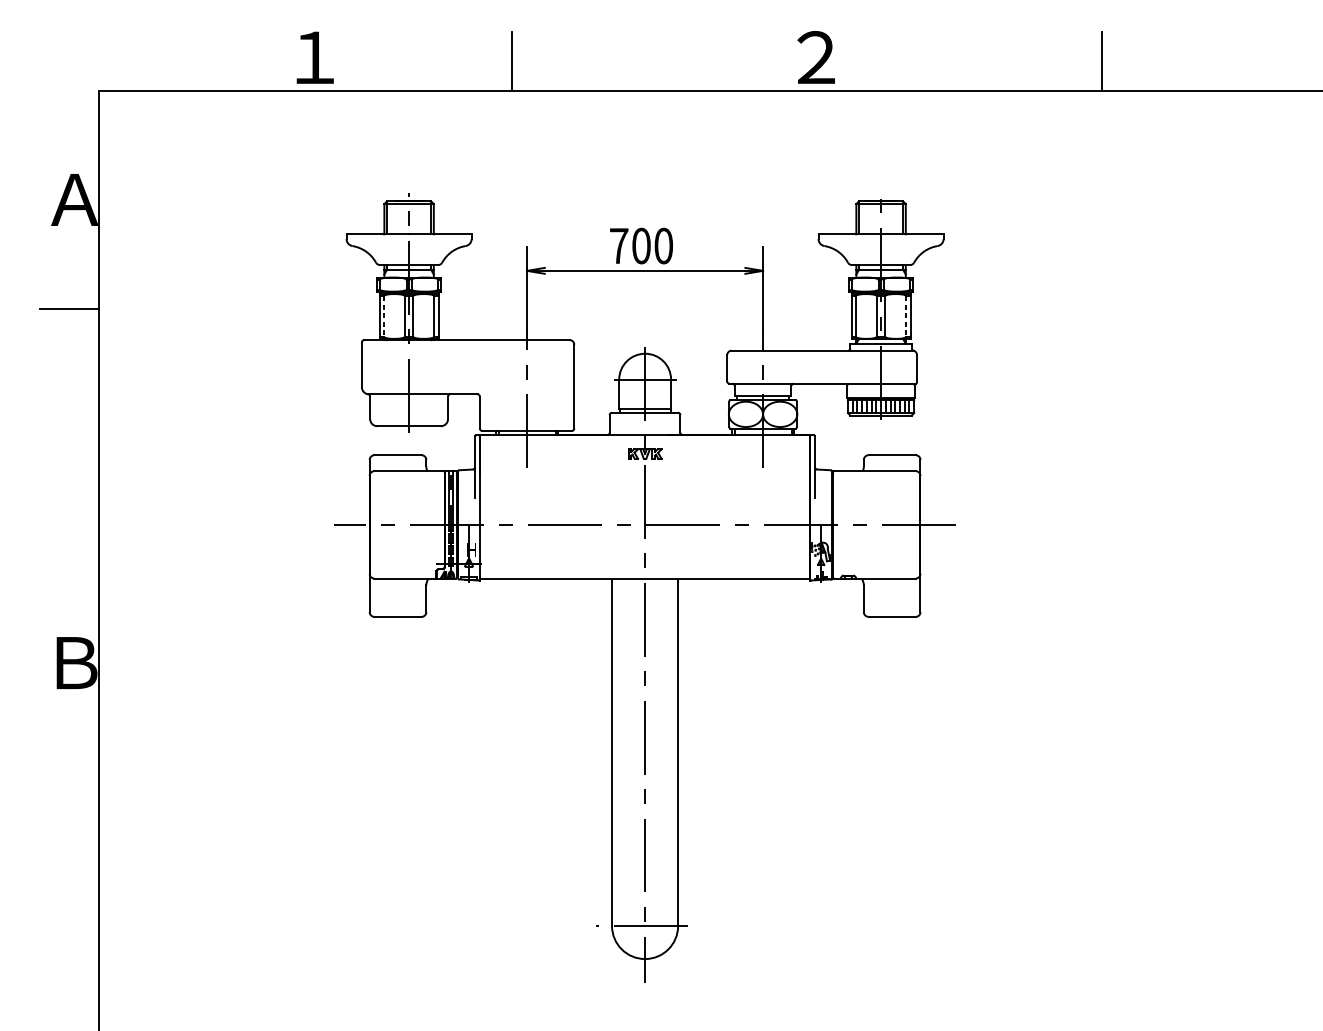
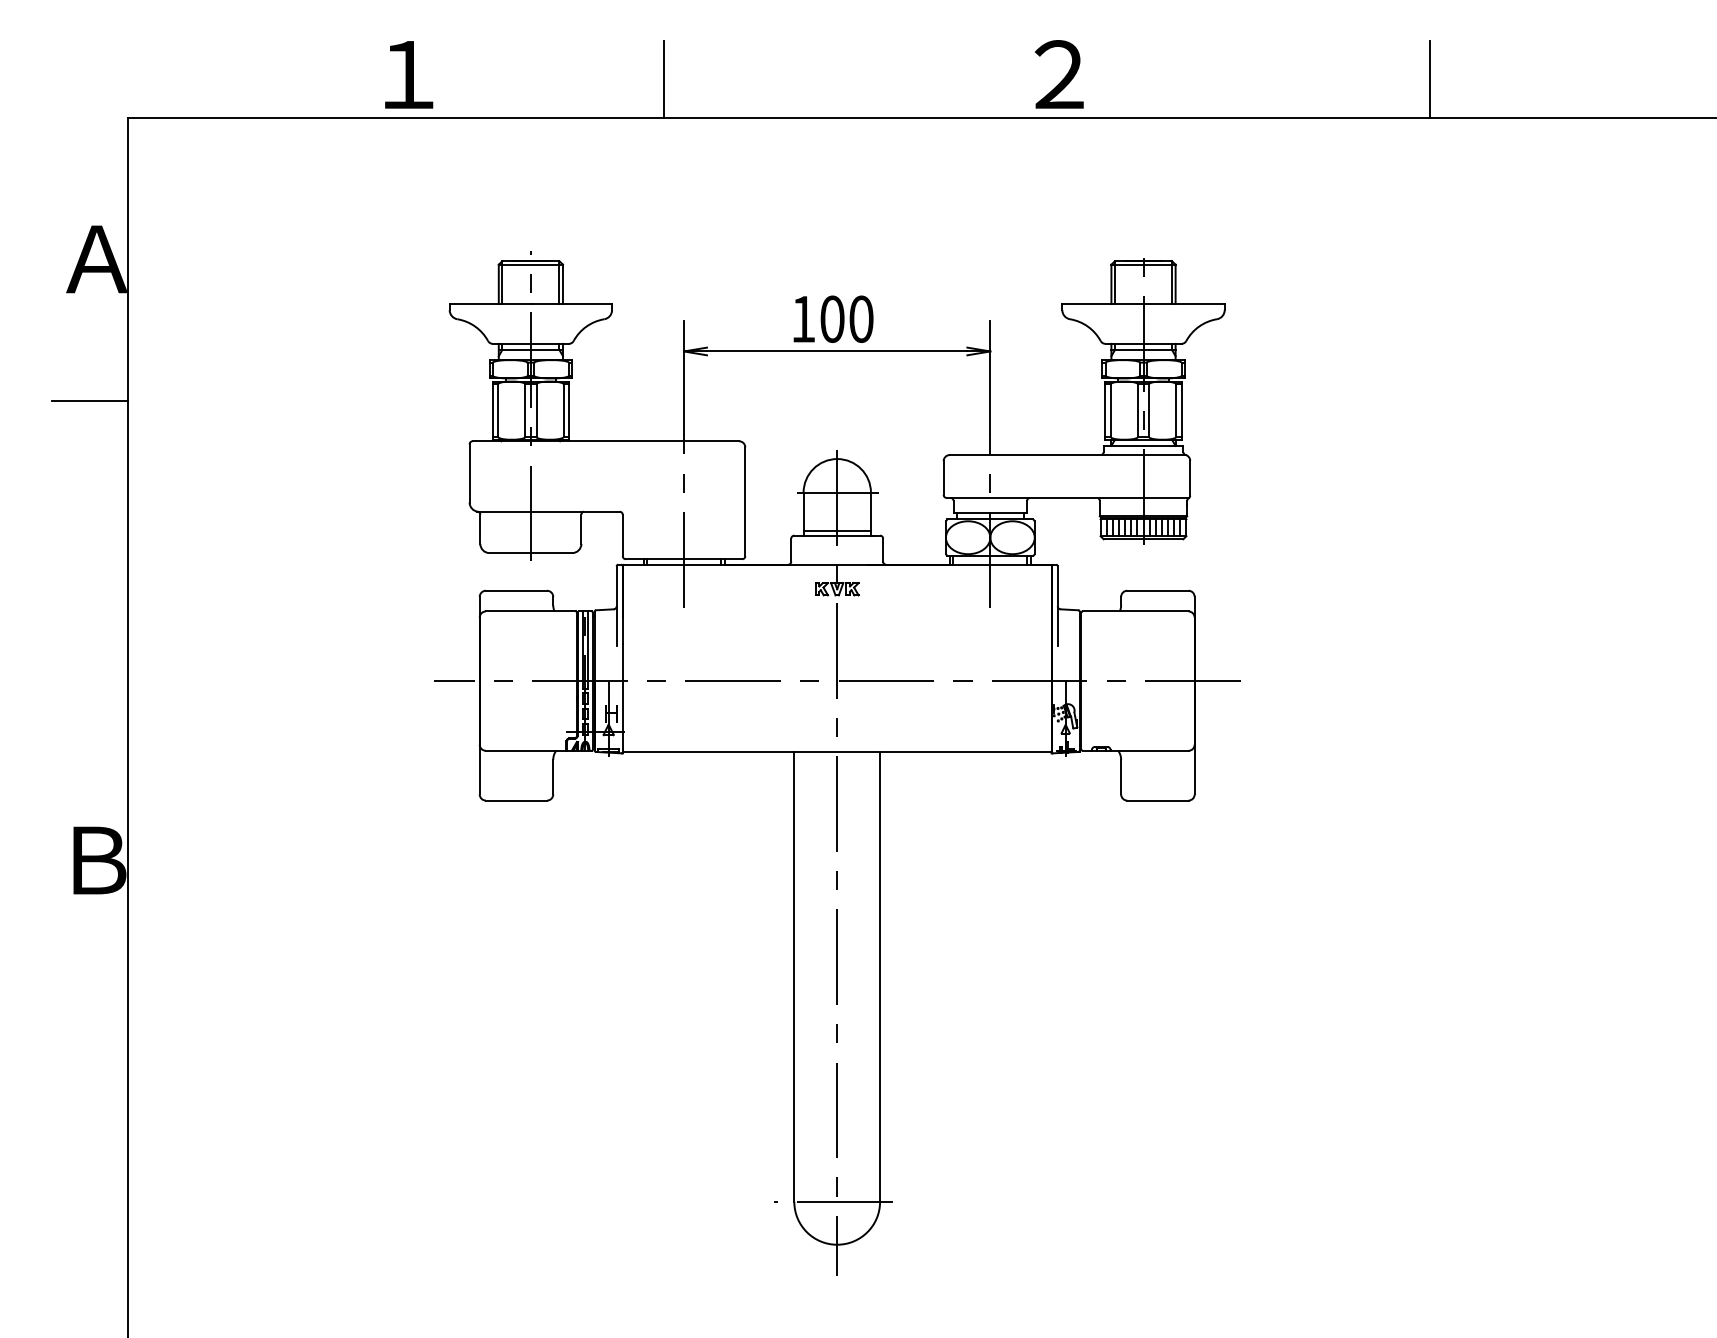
text: (619, 246) -> (803, 319), 700 -> 100
line: (384, 317) -> (498, 411), dashed -> solid
line: (906, 317) -> (1176, 411), dashed -> solid

